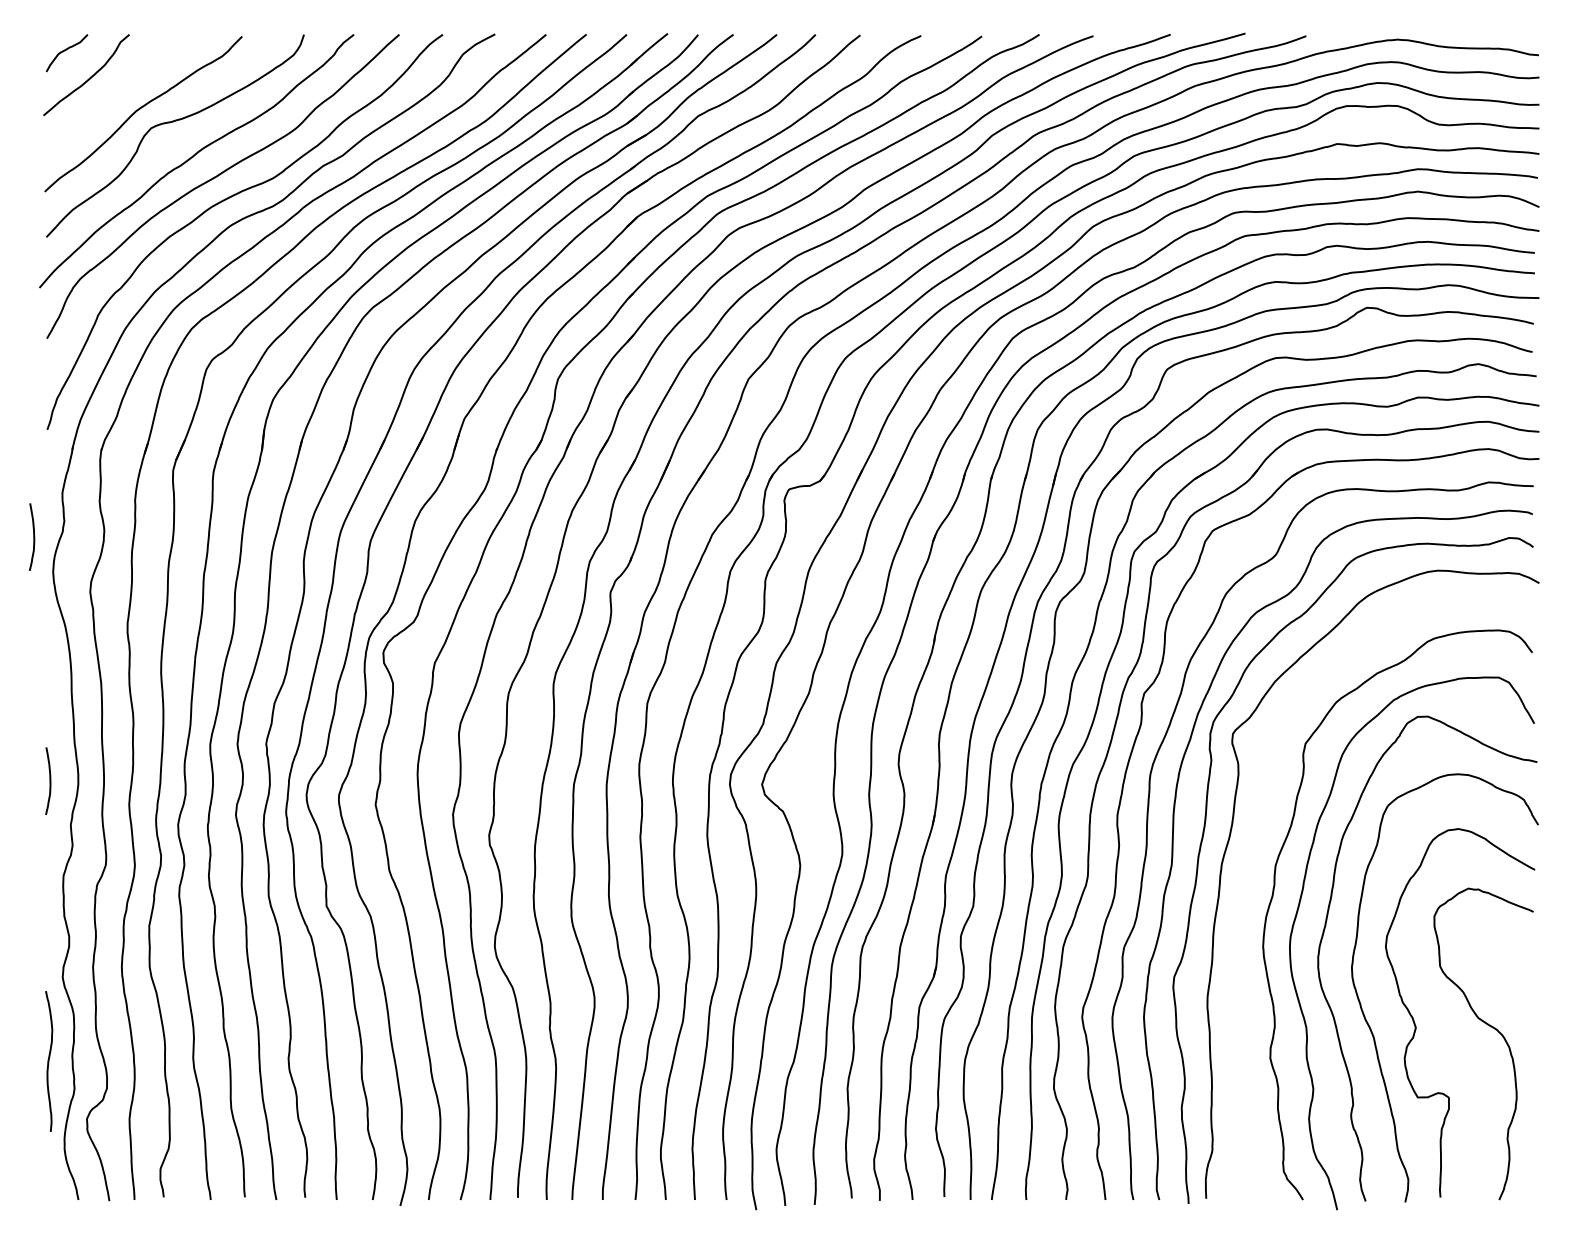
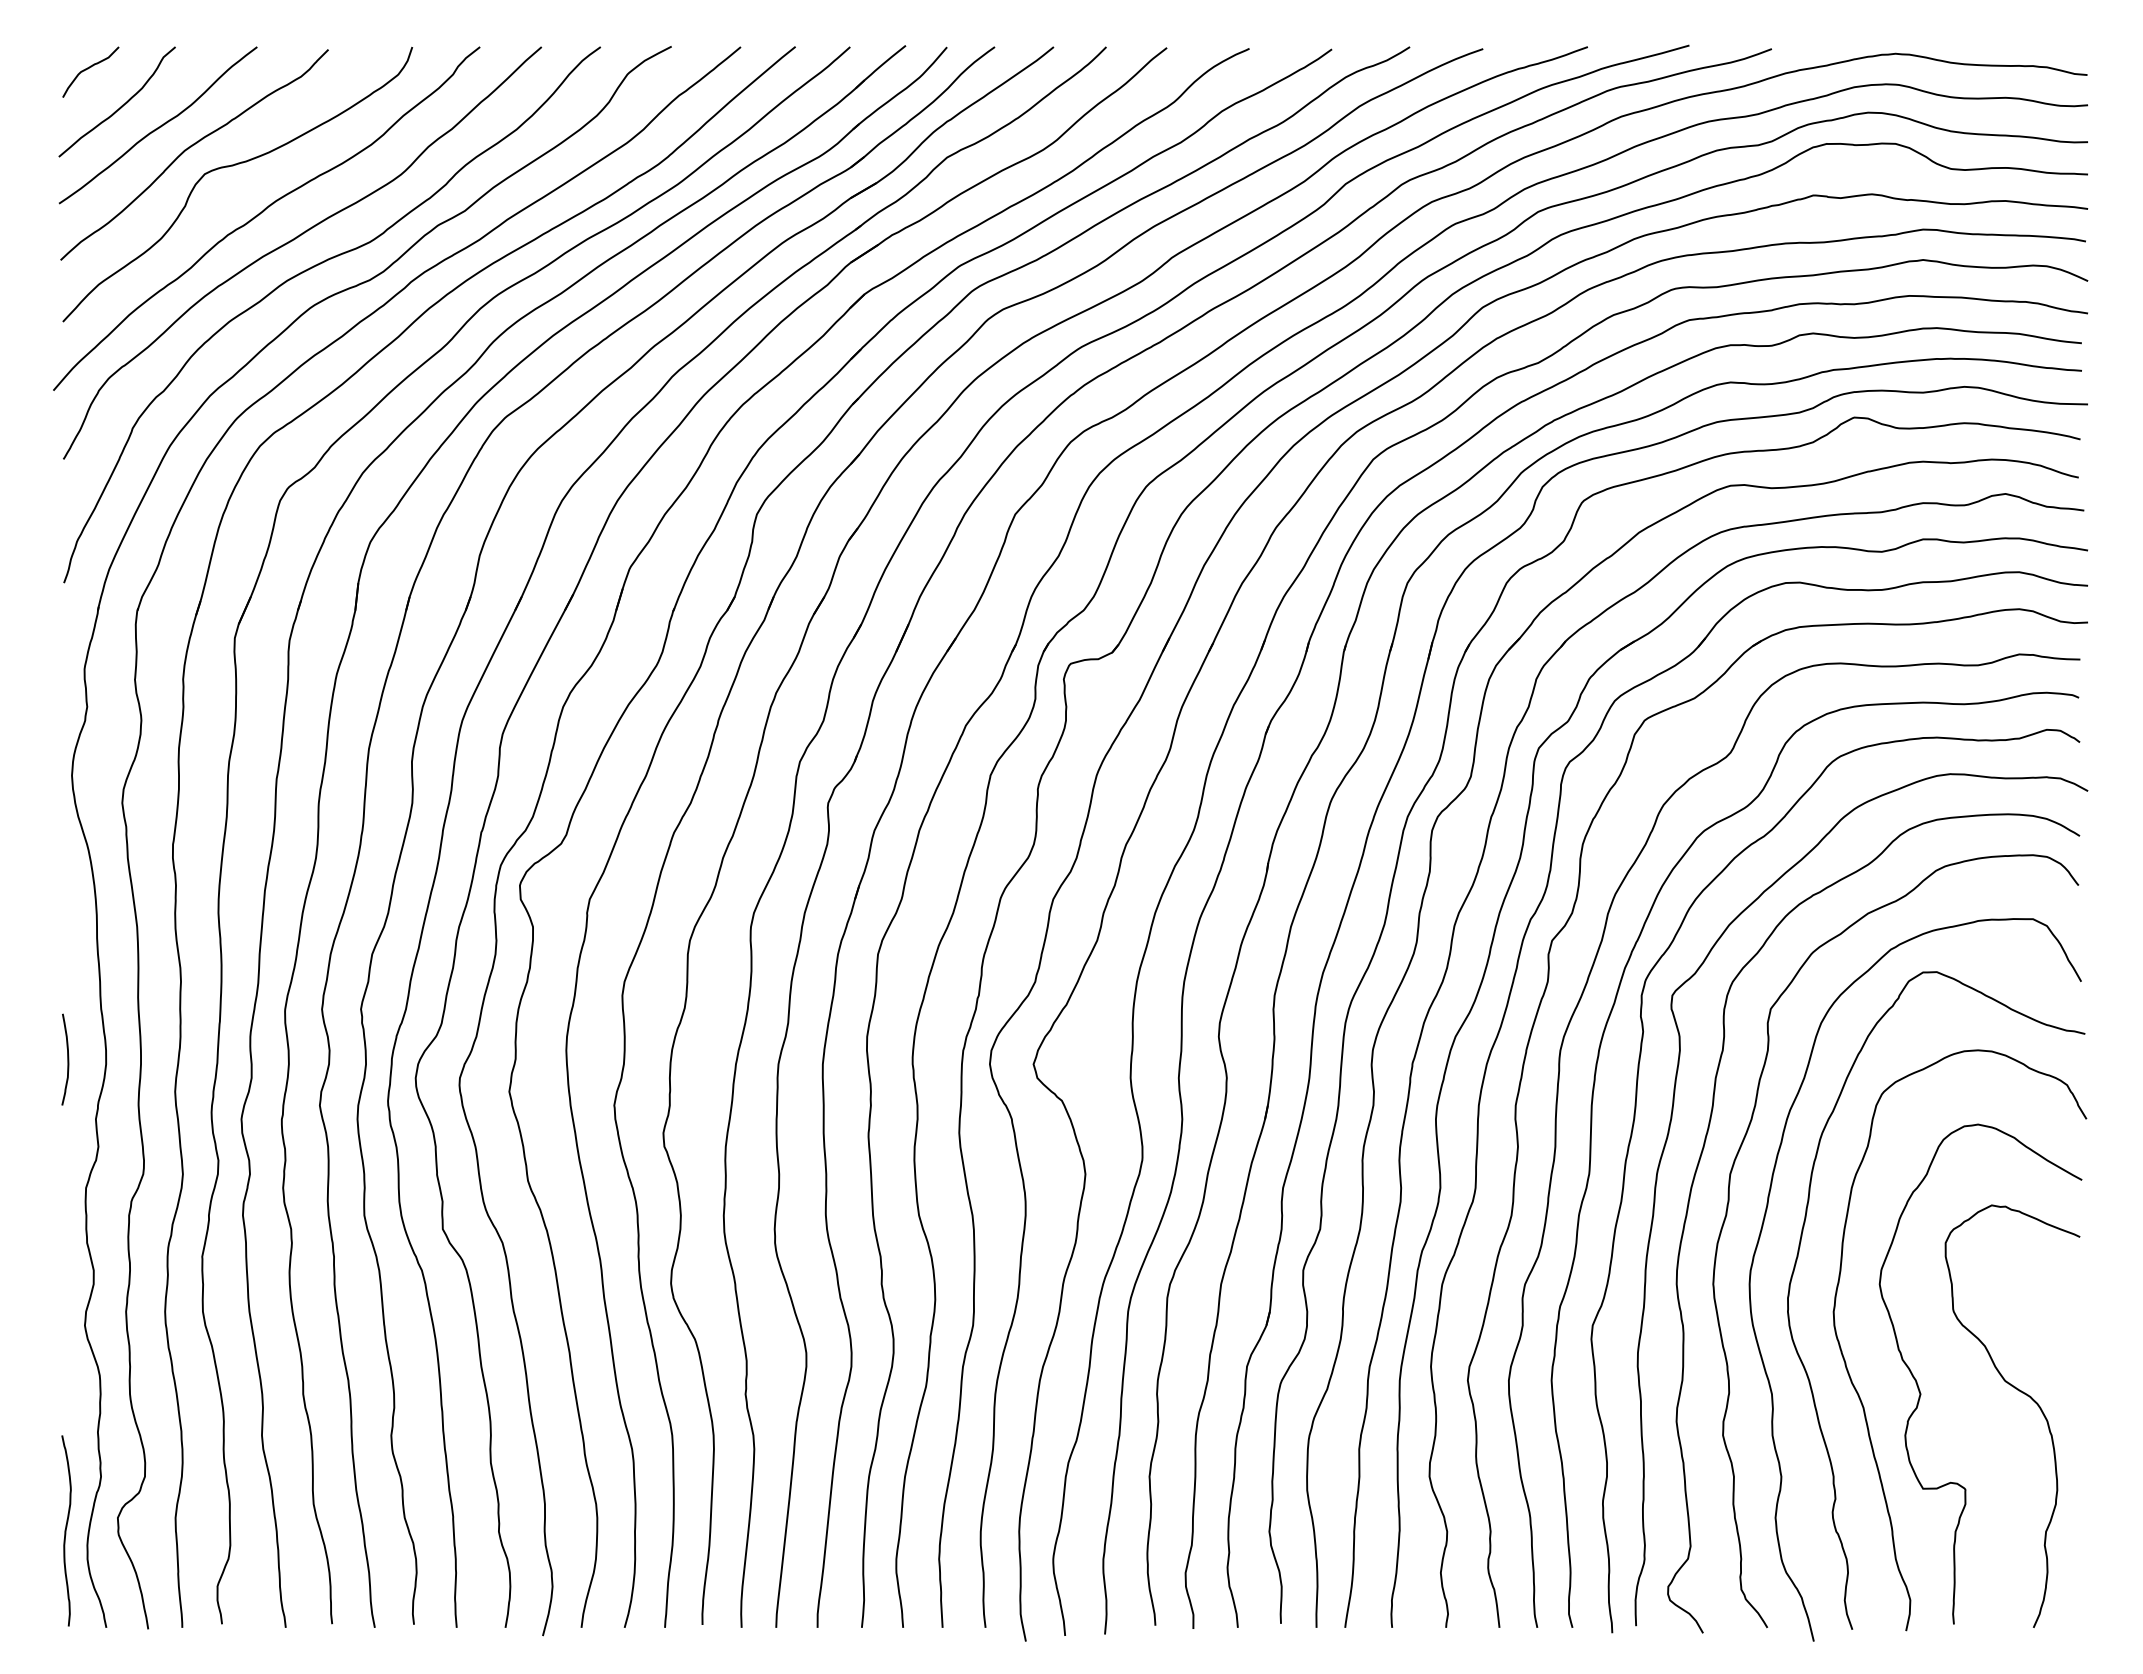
curve: (116, 93) -> (158, 126), added
curve: (33, 537) -> (45, 728), removed
curve: (1252, 858) -> (1699, 1164), added
curve: (49, 1061) -> (66, 1530), moved

